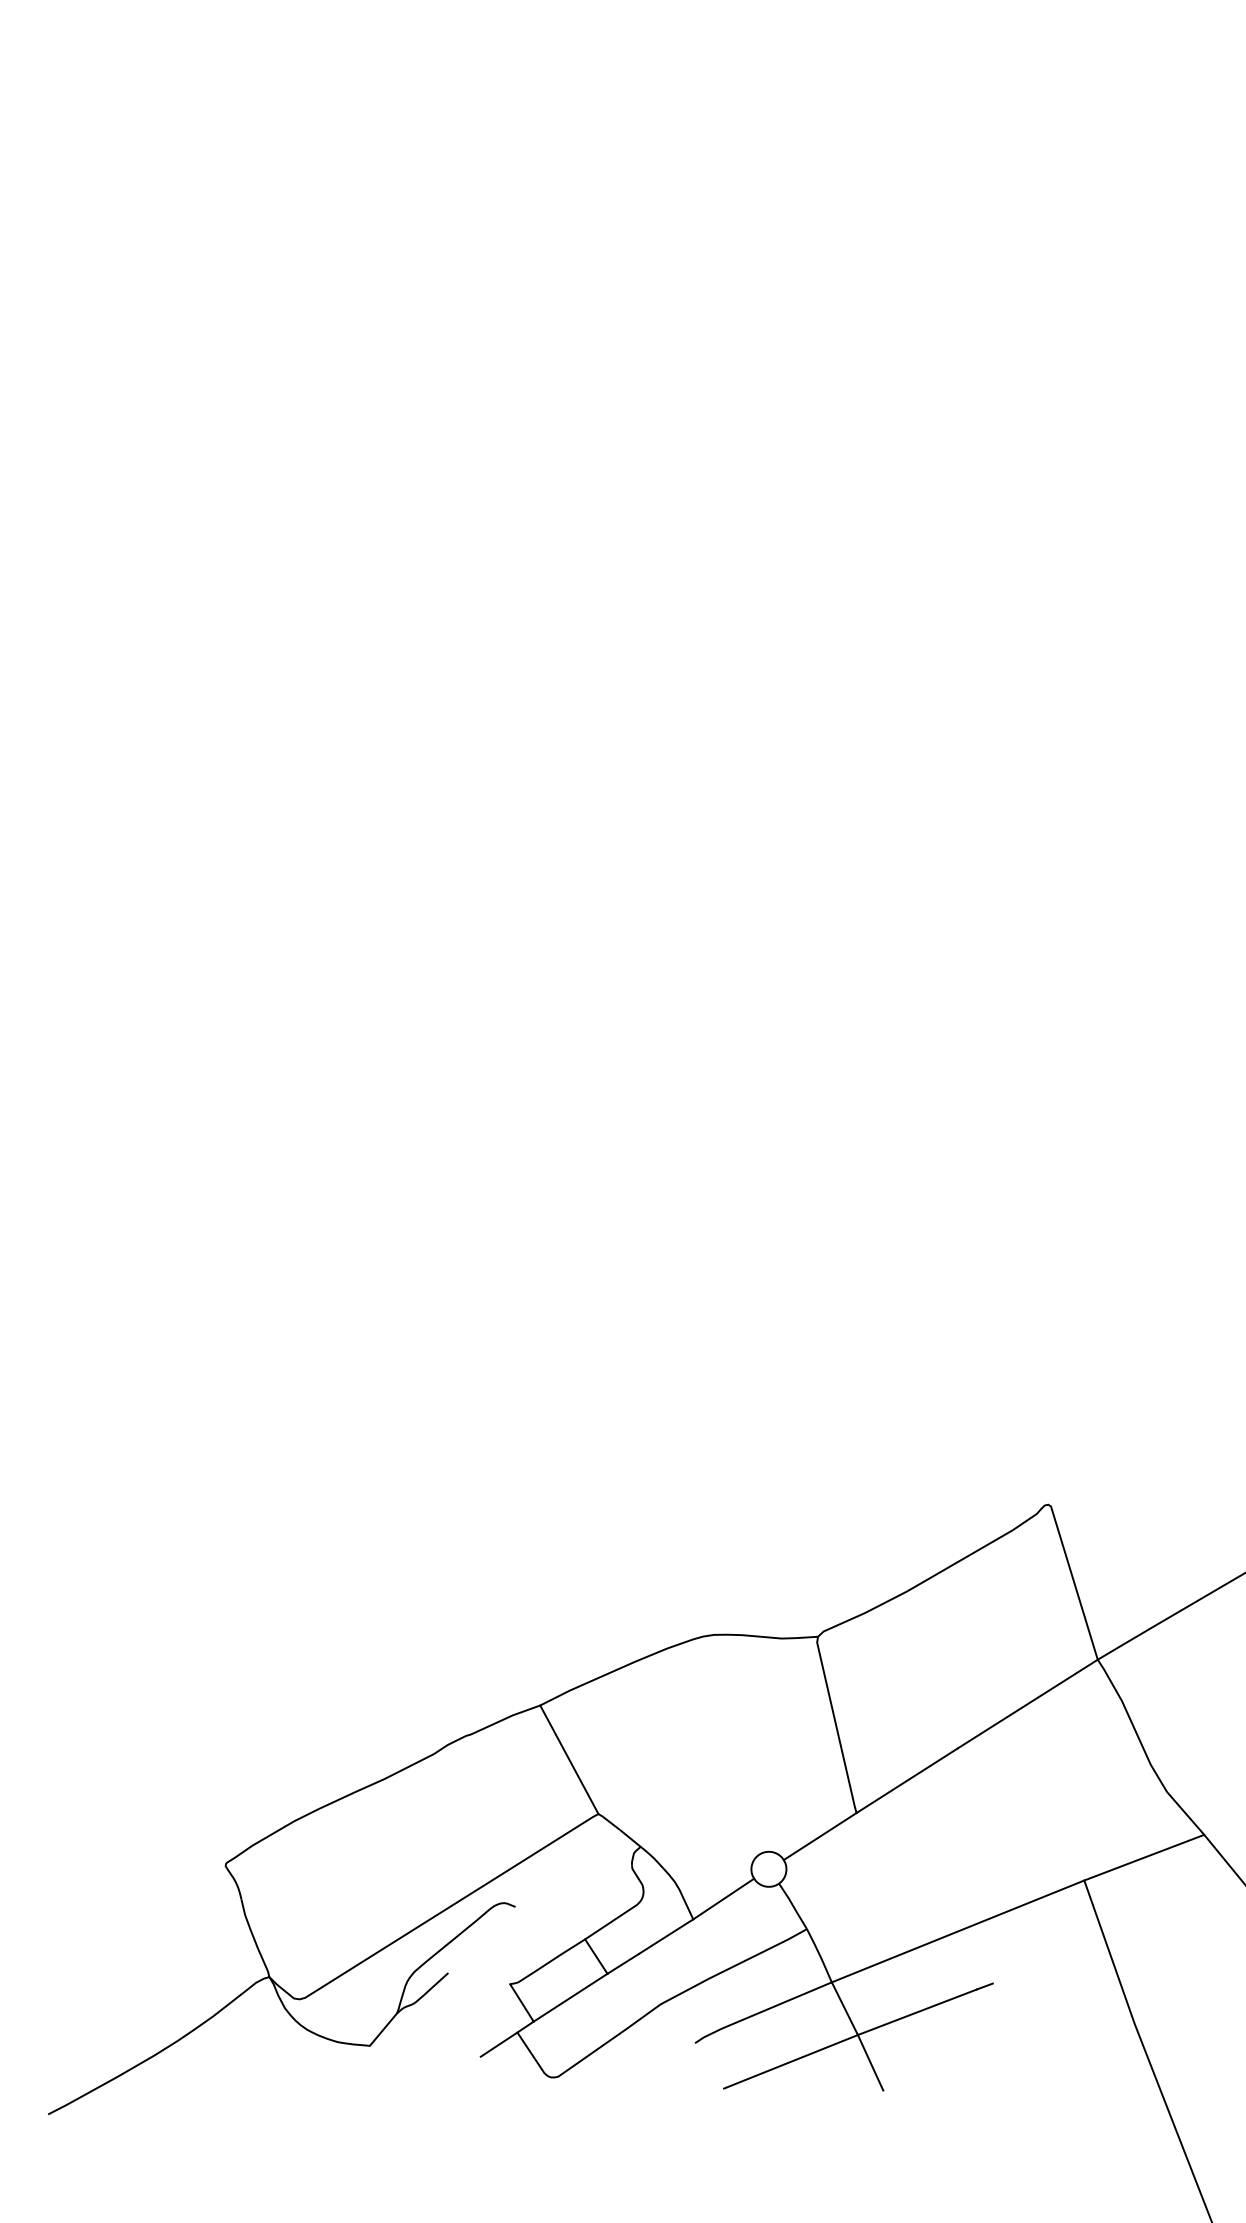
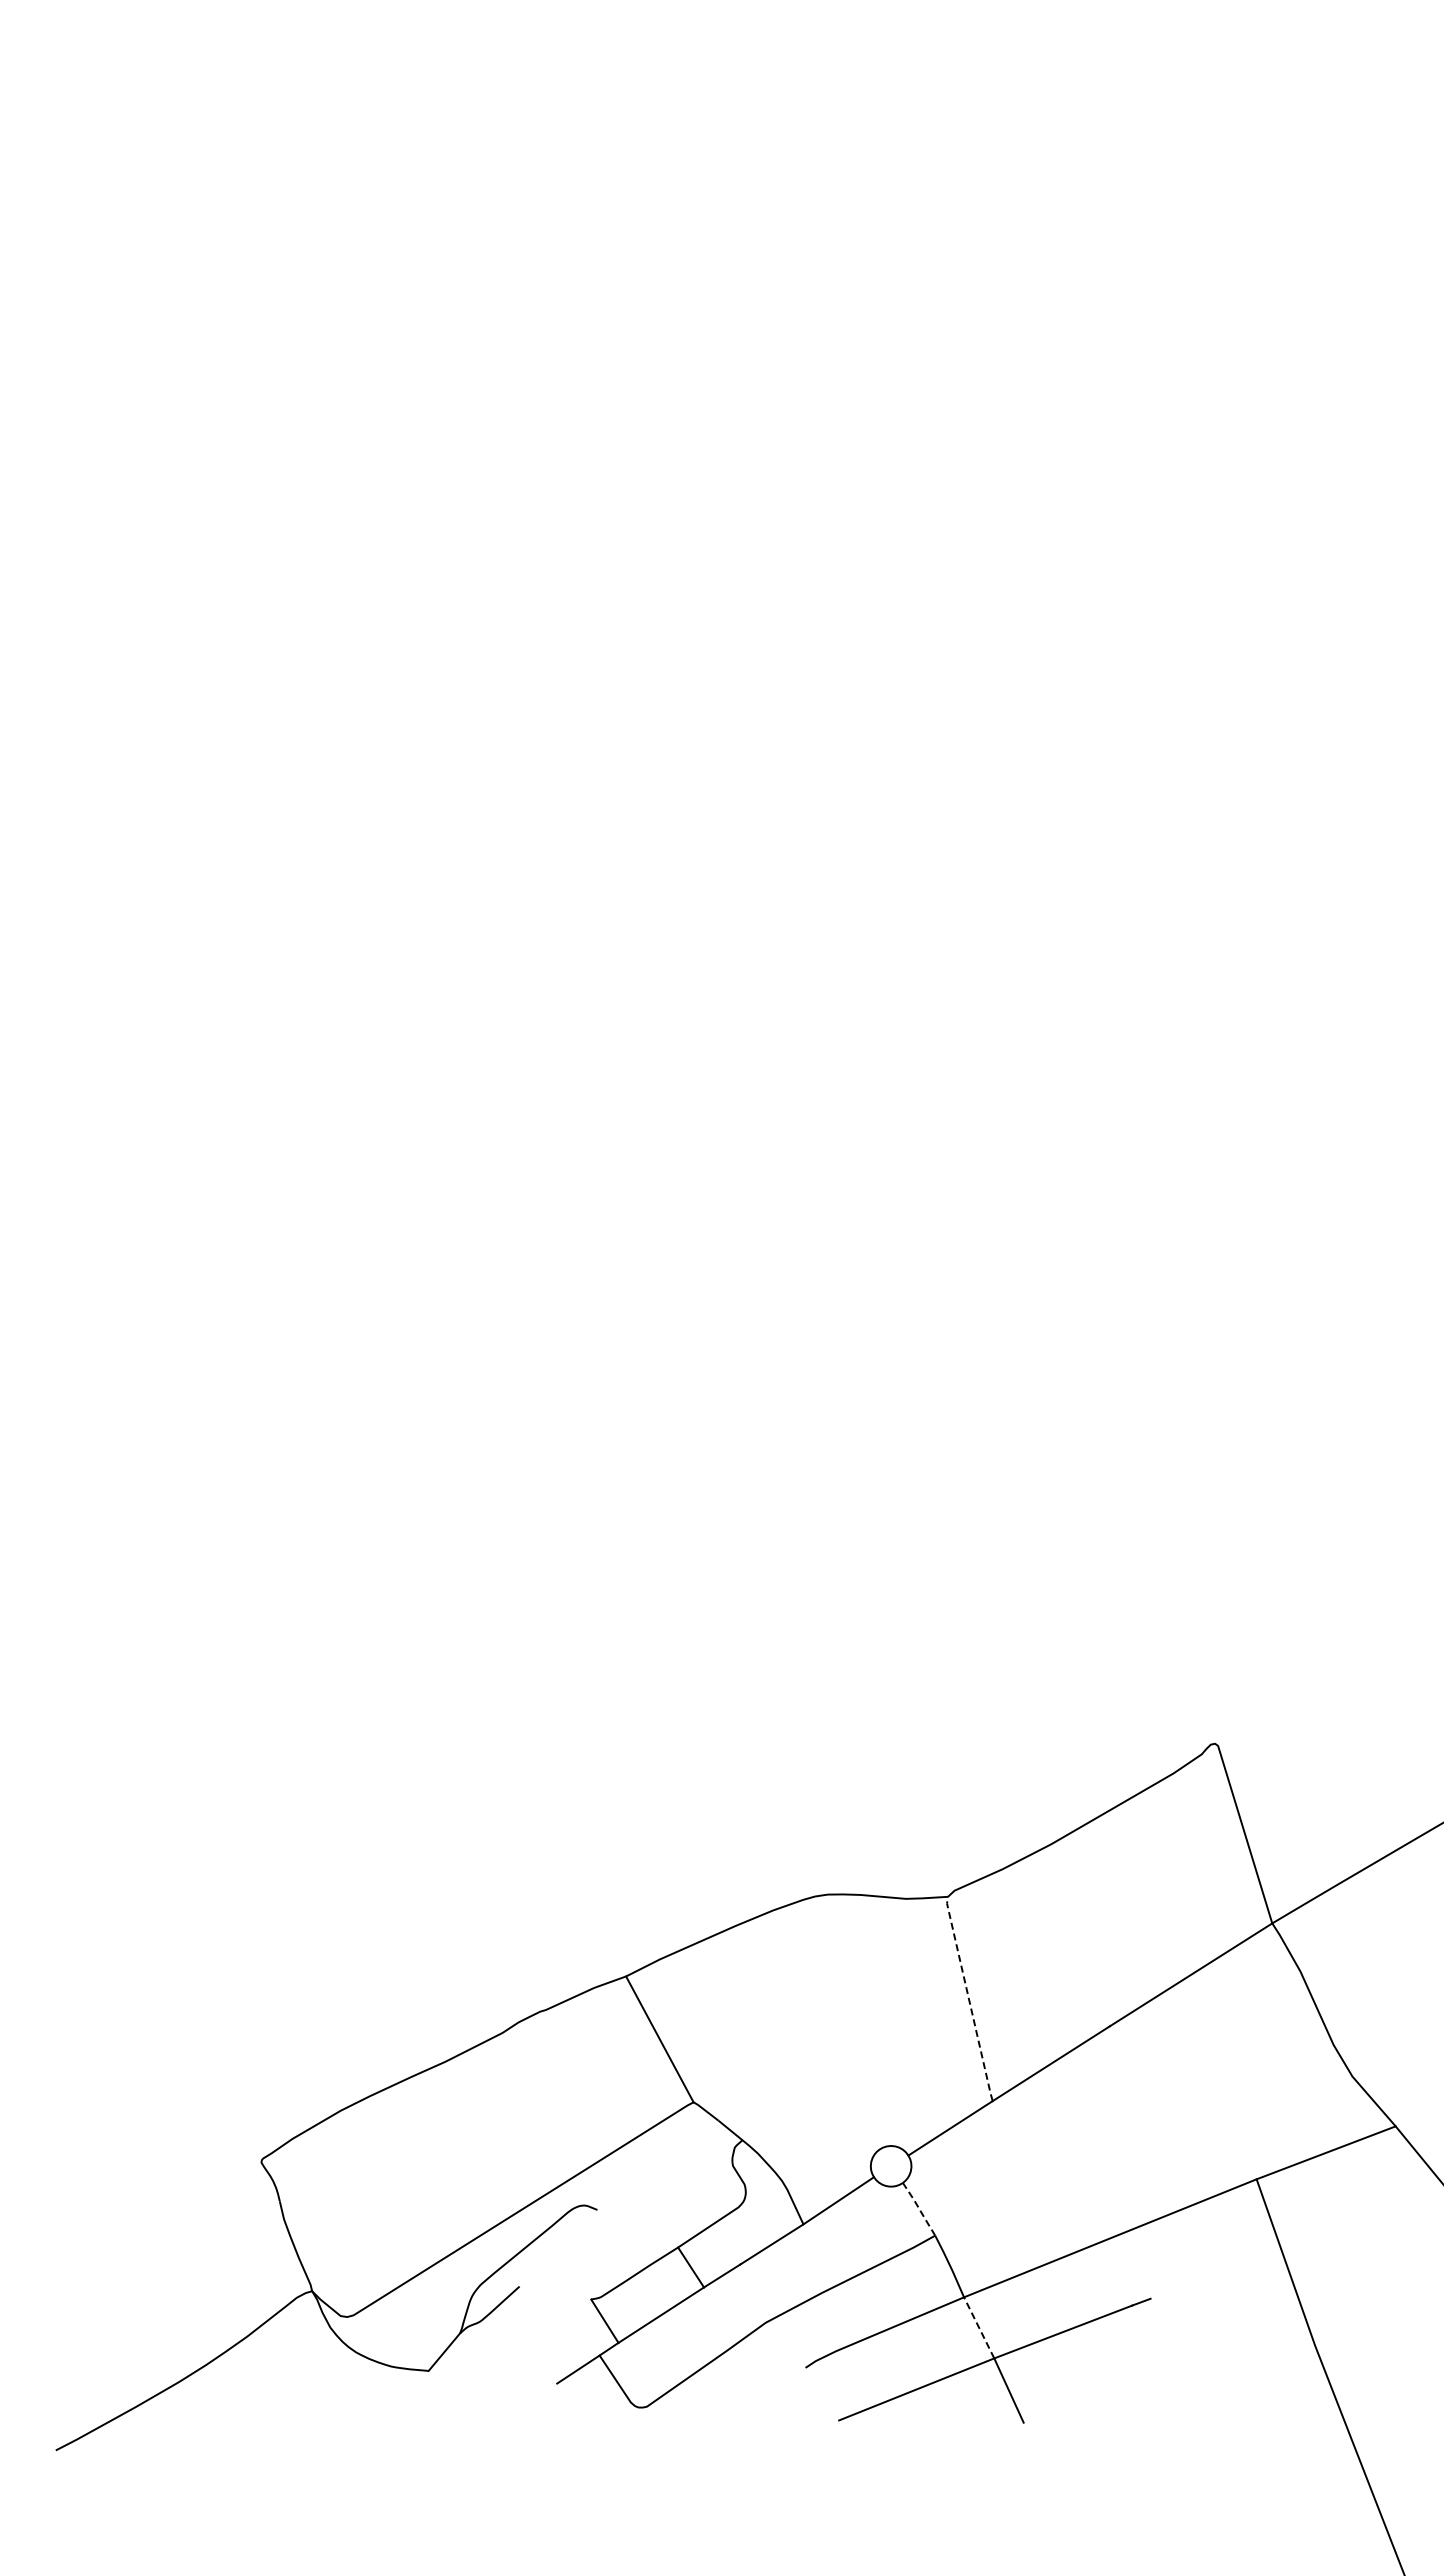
line: (835, 1724) -> (968, 1998), solid -> dashed
line: (793, 1905) -> (919, 2208), solid -> dashed
line: (844, 2008) -> (978, 2327), solid -> dashed

